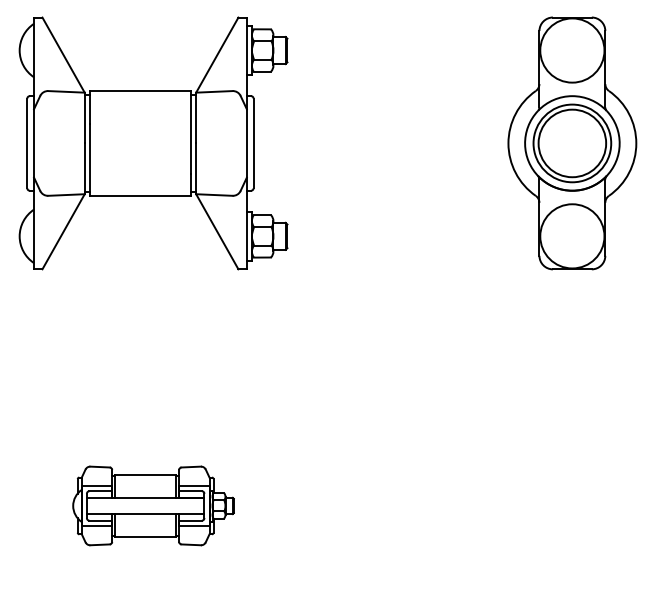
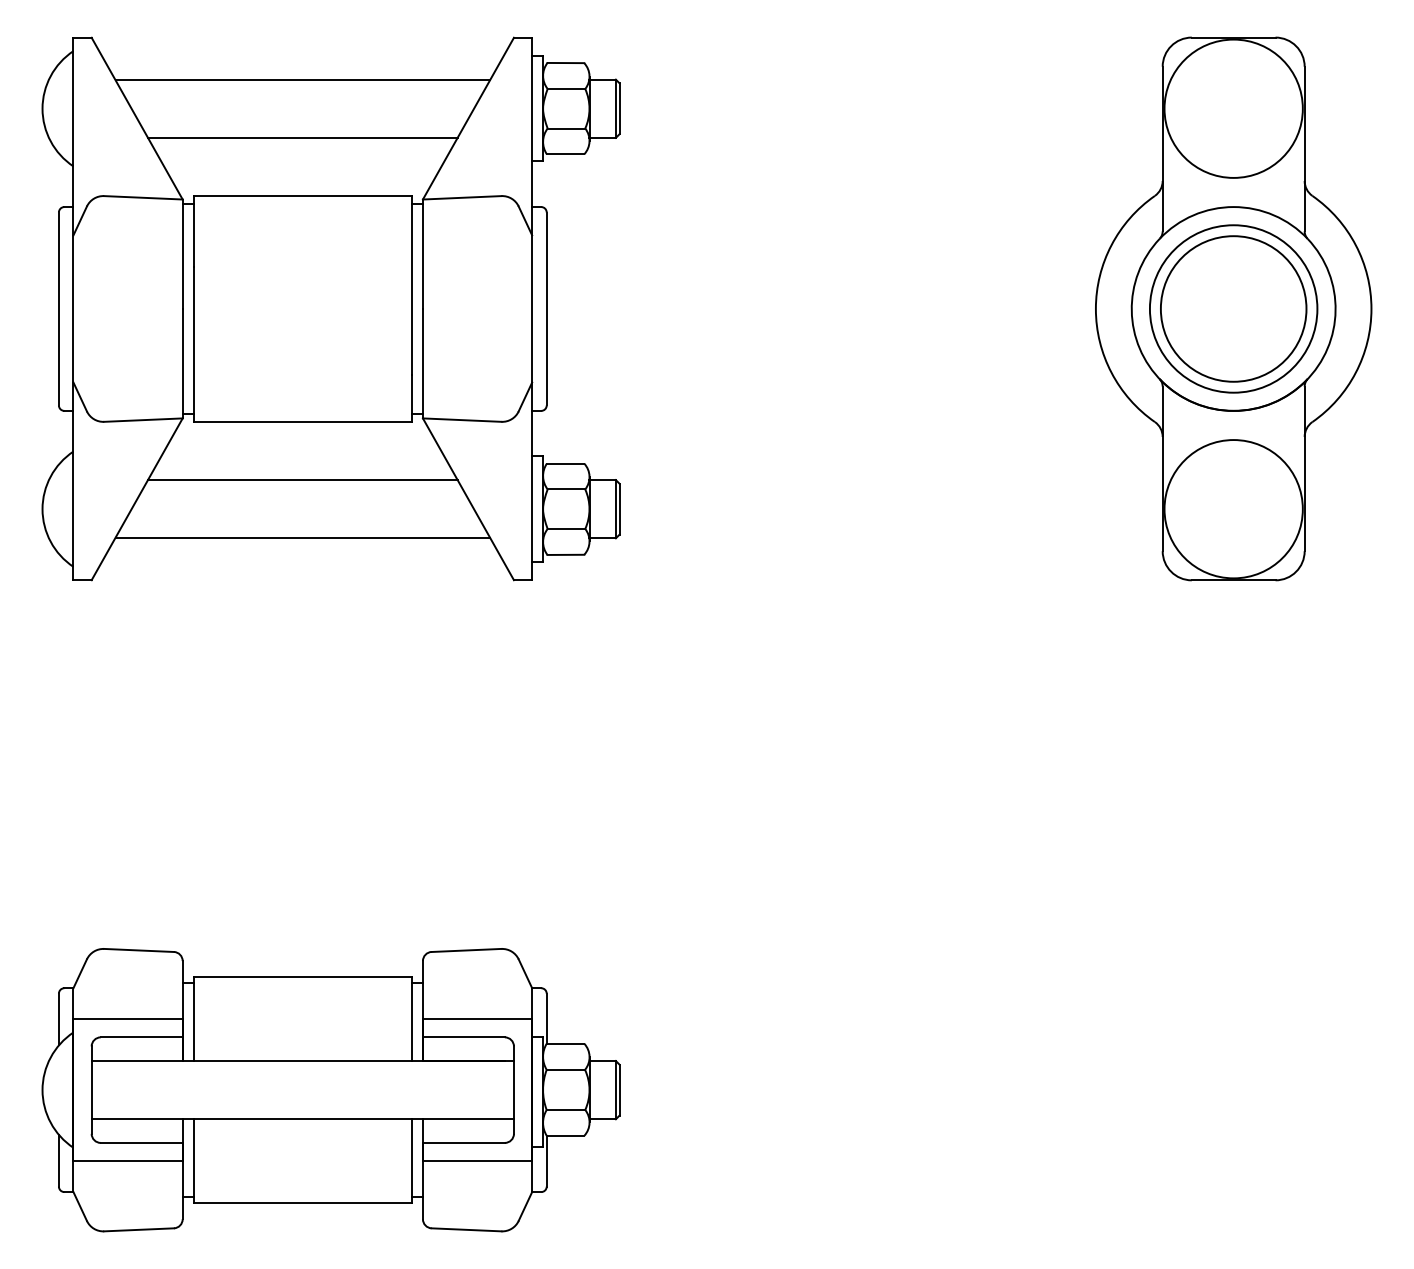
line: (140, 37) -> (302, 80), added
line: (140, 64) -> (302, 138), added
line: (140, 222) -> (302, 479), added
line: (140, 249) -> (302, 537), added
part: (153, 505) -> (330, 1089), size x1.67

